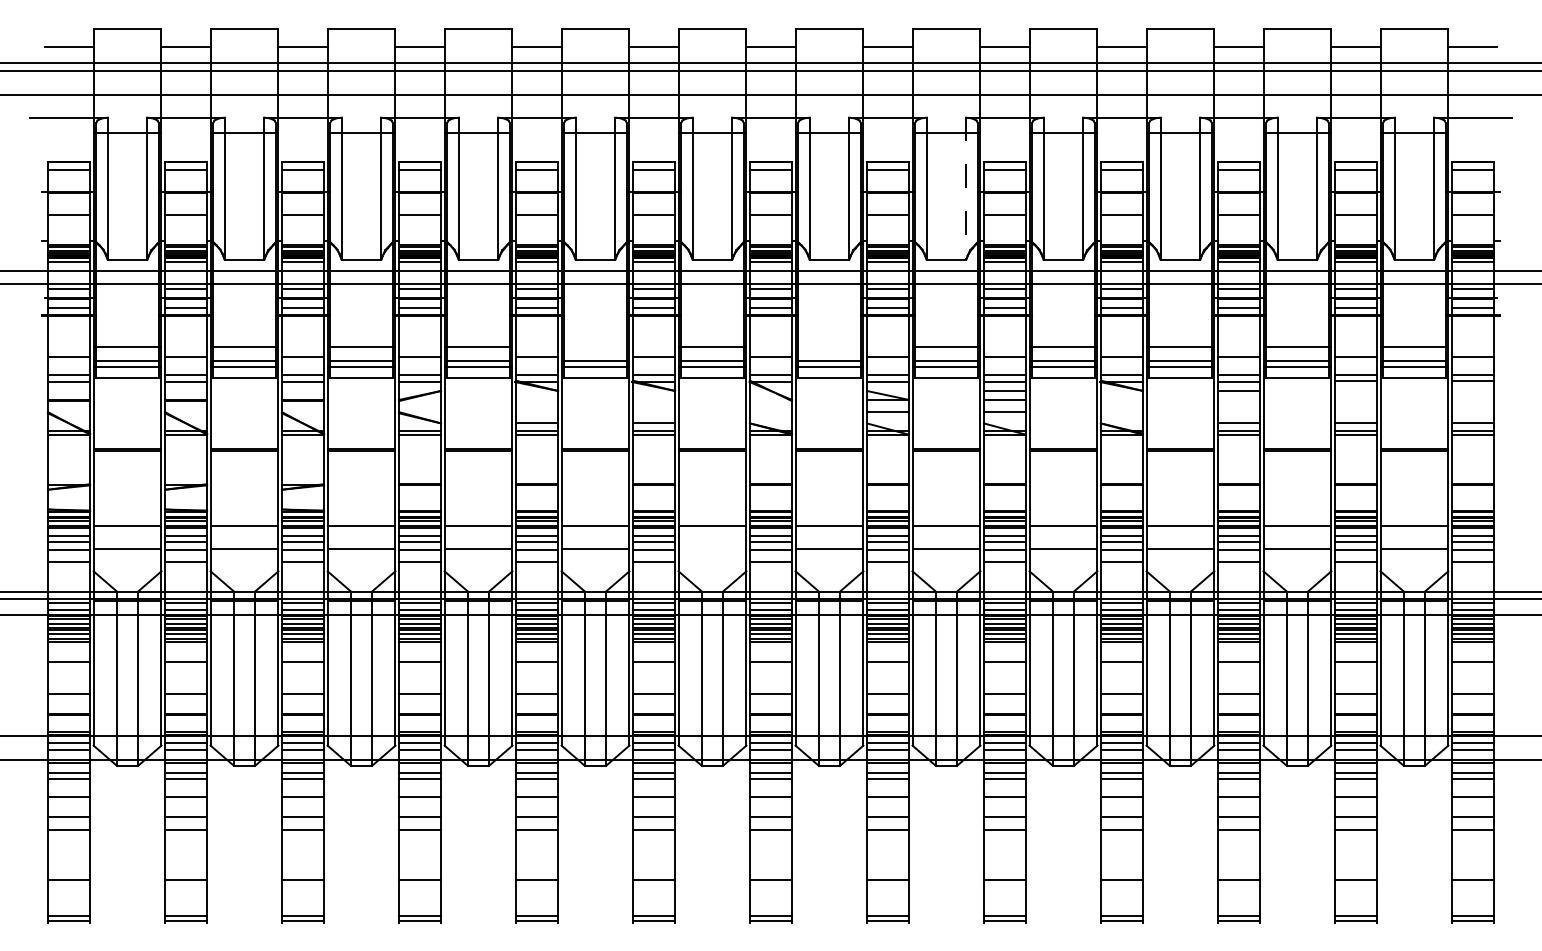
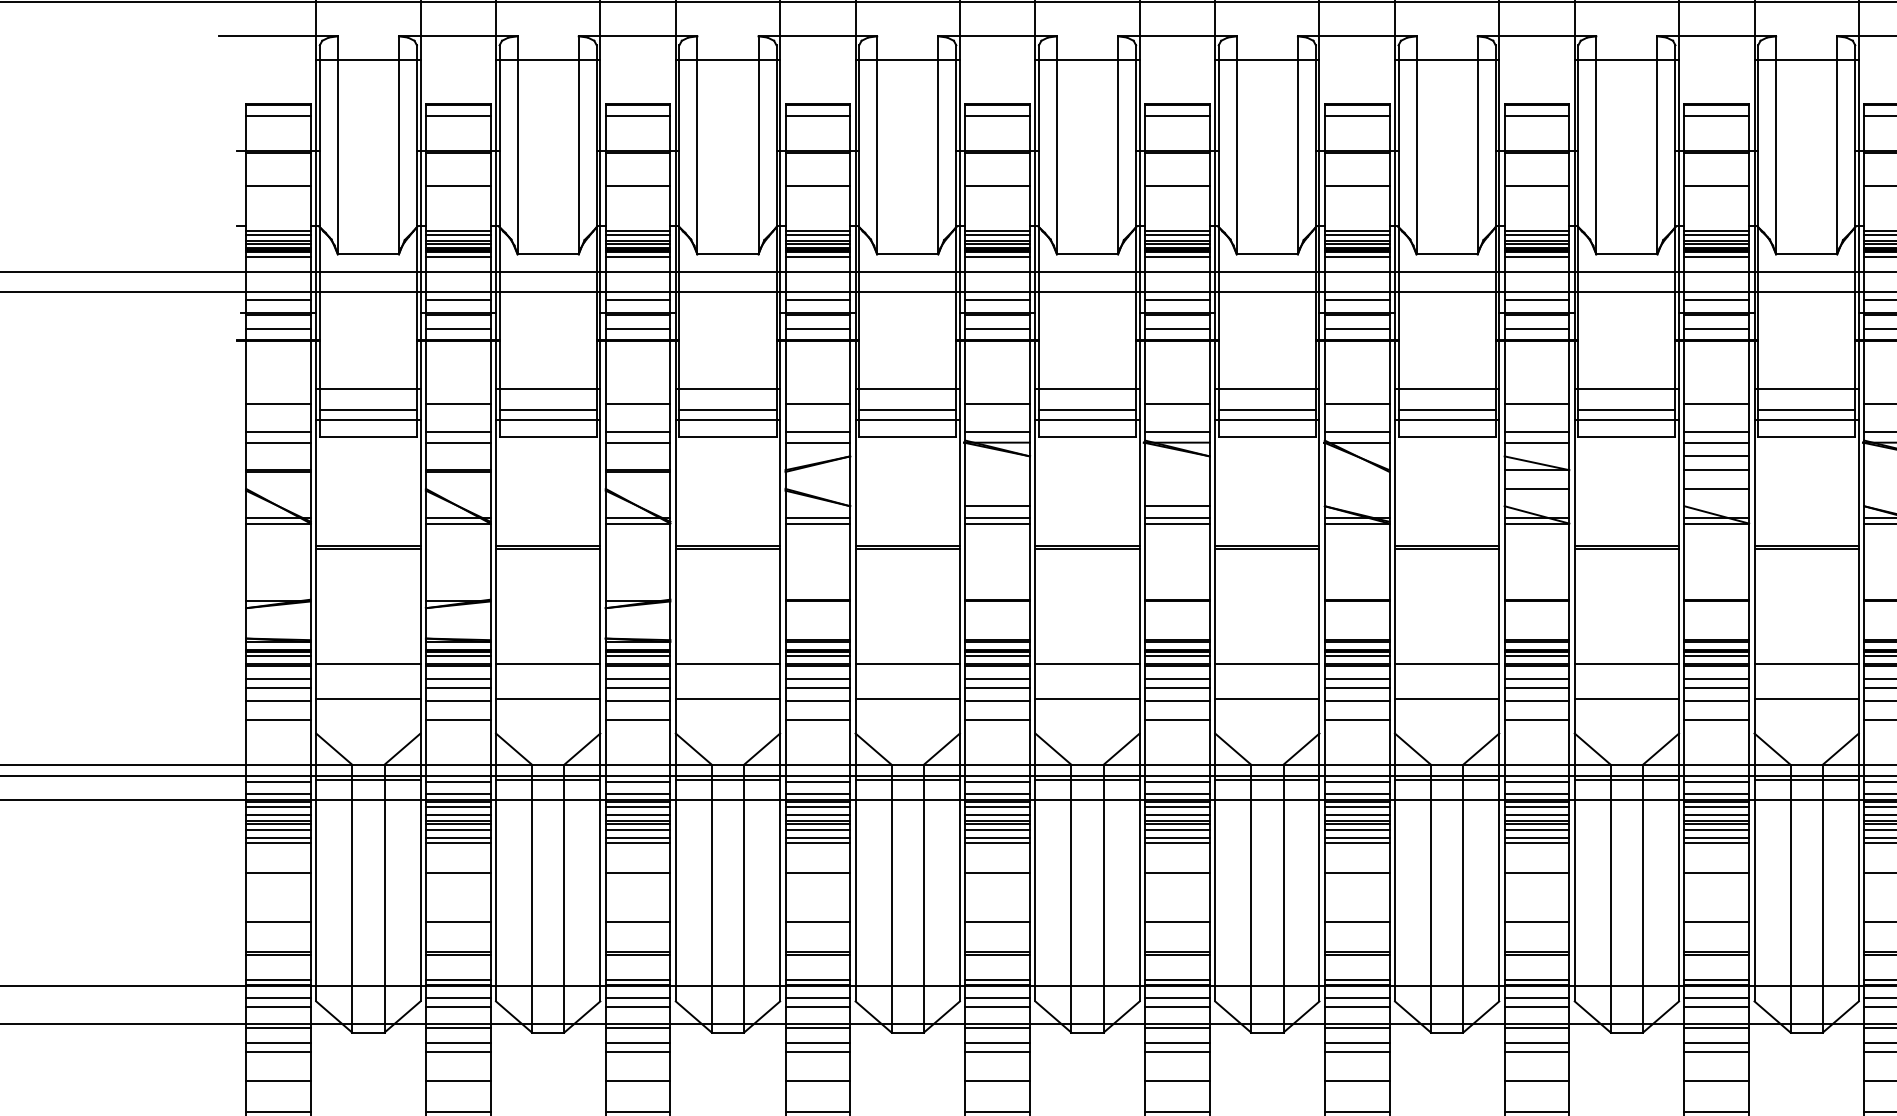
line: (966, 188) -> (1657, 145), dashed -> solid
line: (595, 346) -> (1087, 388), added
line: (829, 346) -> (1447, 388), added
line: (712, 548) -> (1267, 698), added

